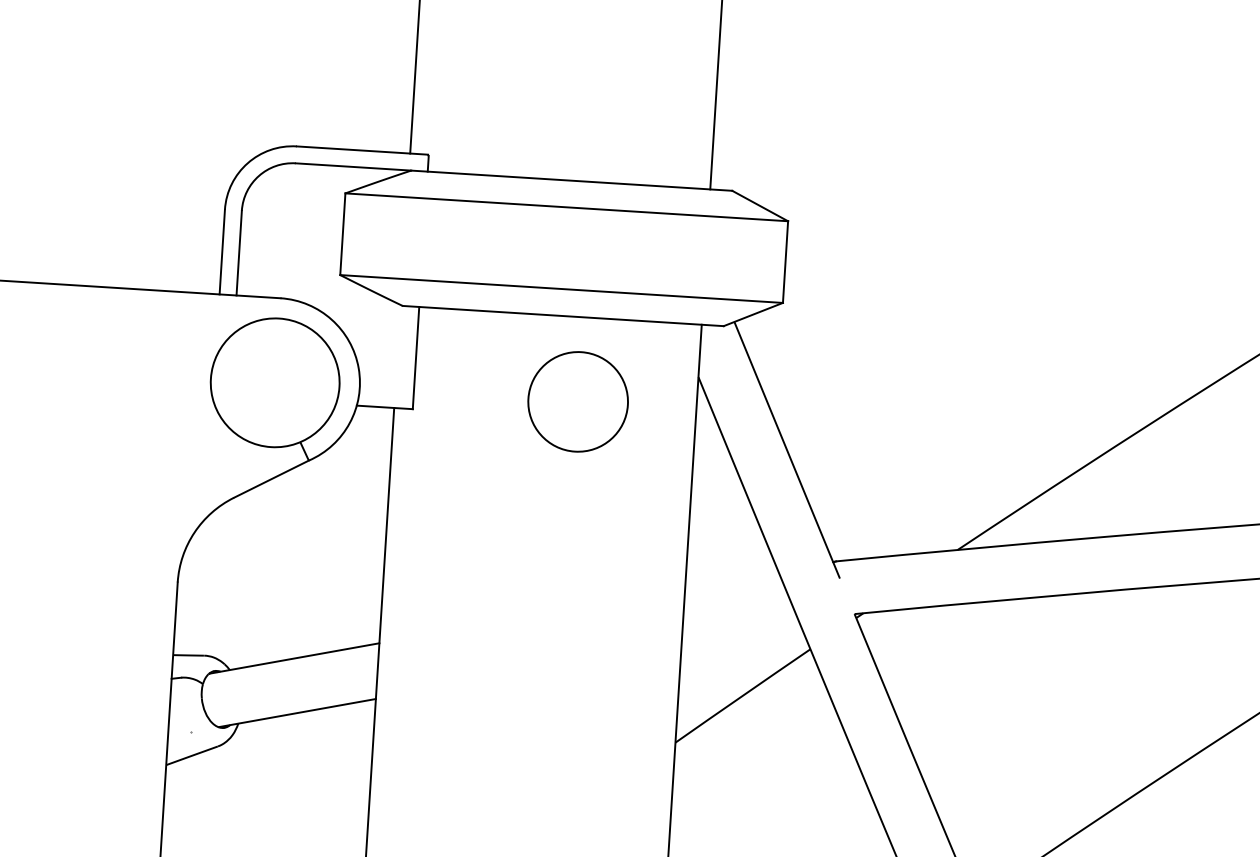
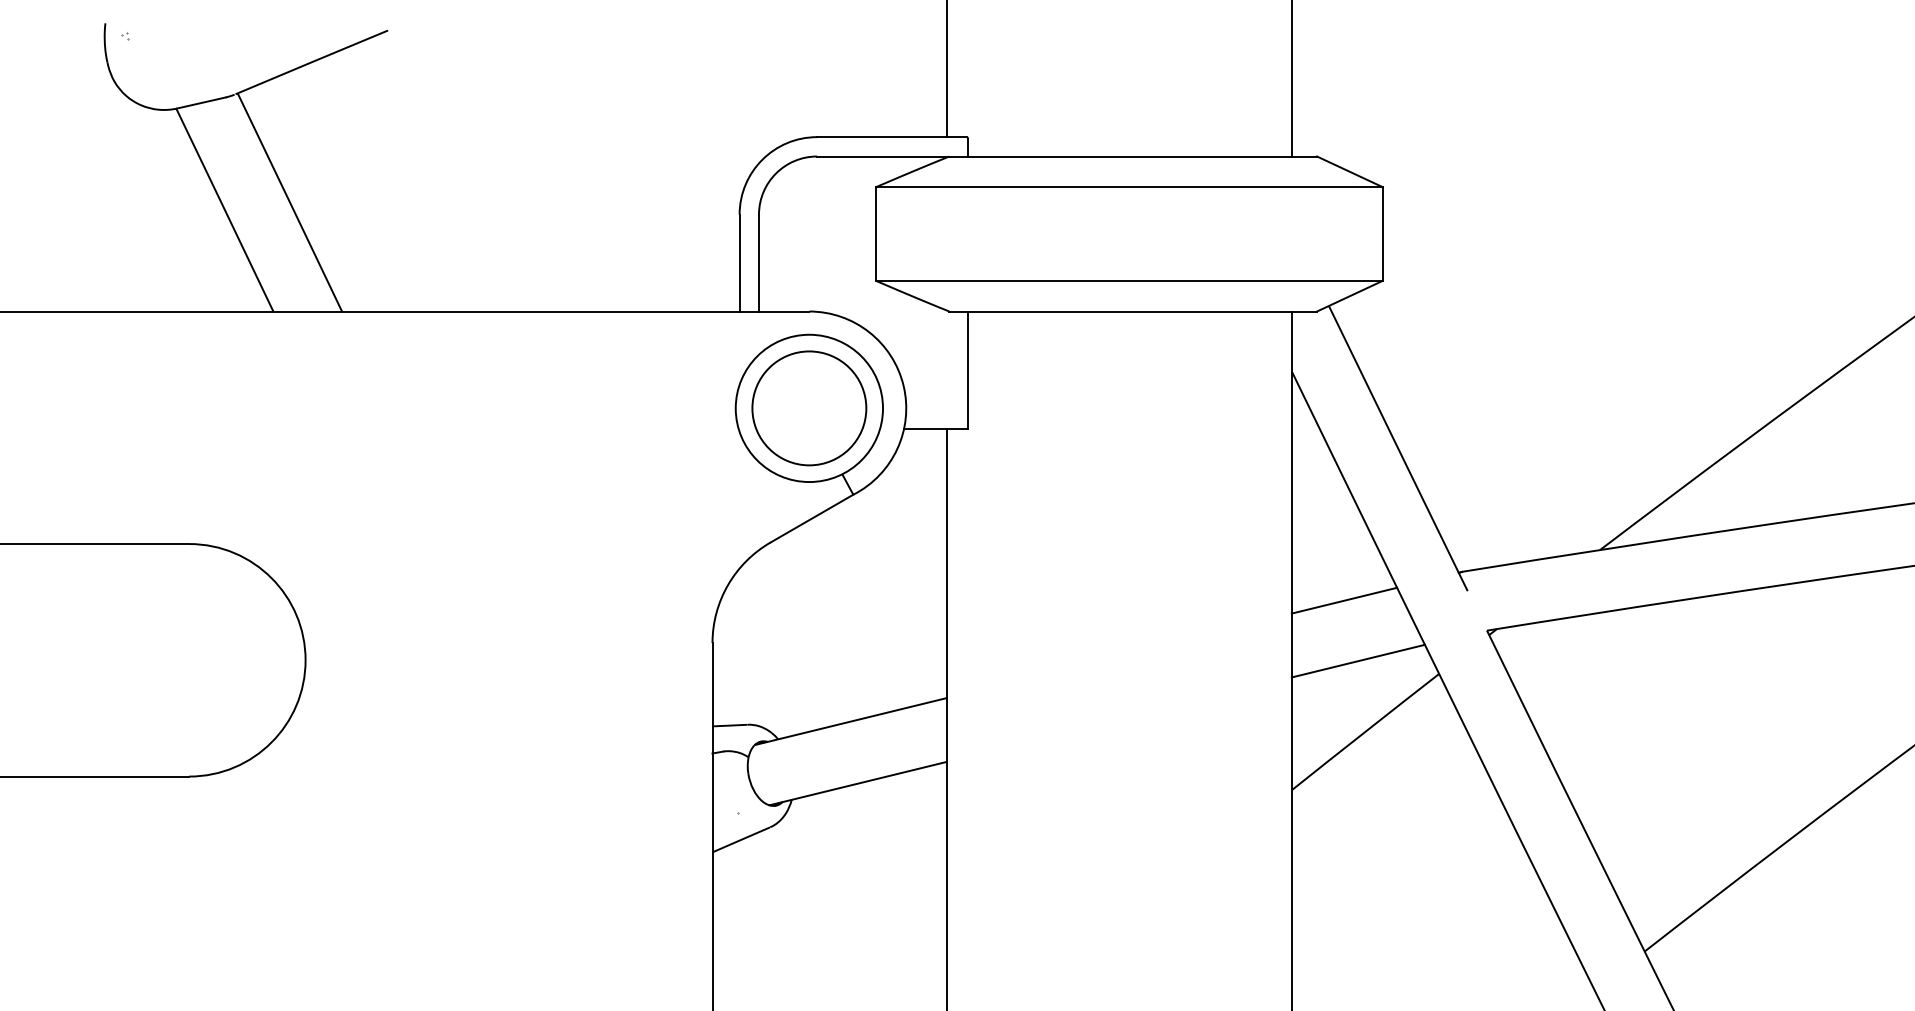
circle: (578, 401) -> (809, 408), moved
line: (731, 579) -> (1344, 600), added
line: (739, 633) -> (1357, 660), added

